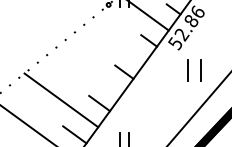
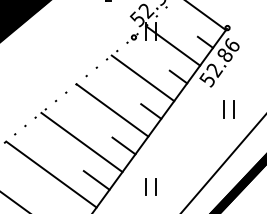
line: (116, 42) -> (142, 78), added
part: (194, 70) -> (228, 109), size x0.71
line: (89, 71) -> (112, 110), added

